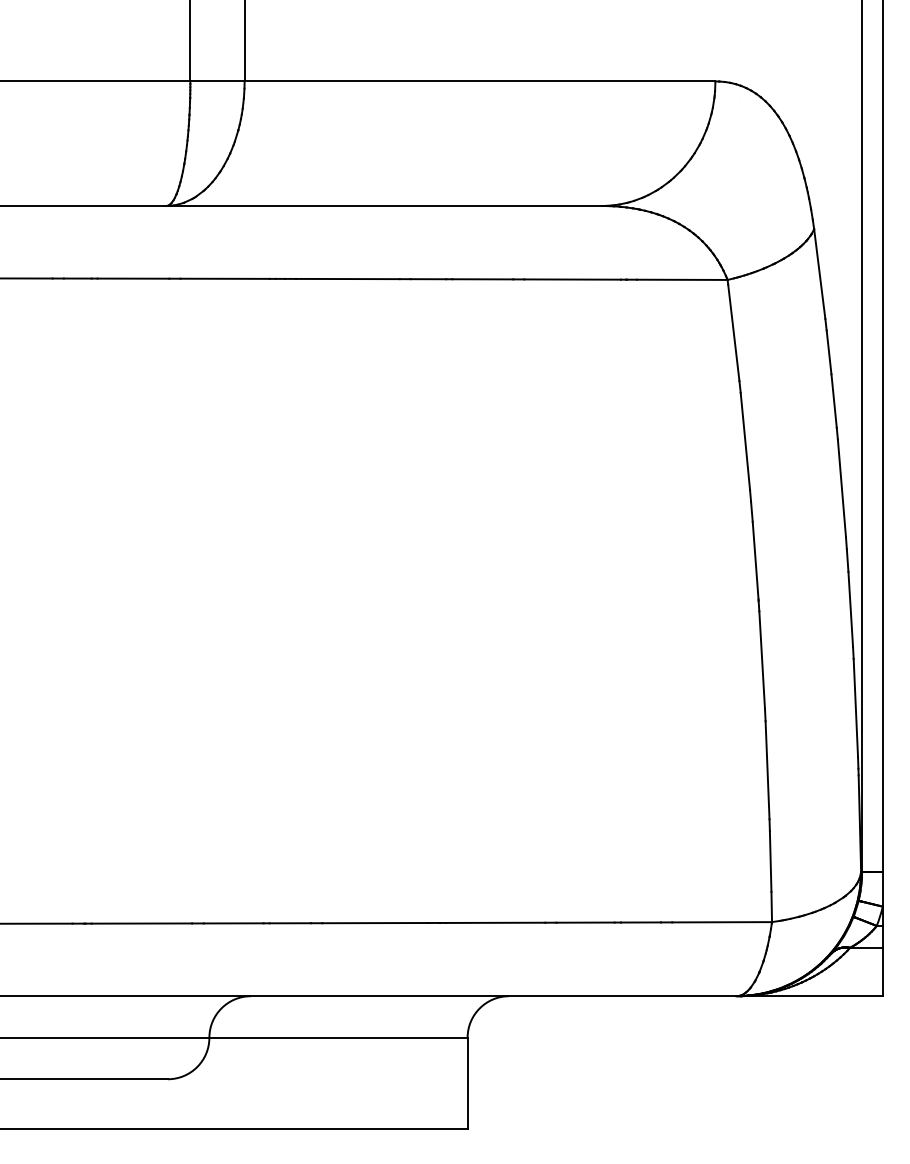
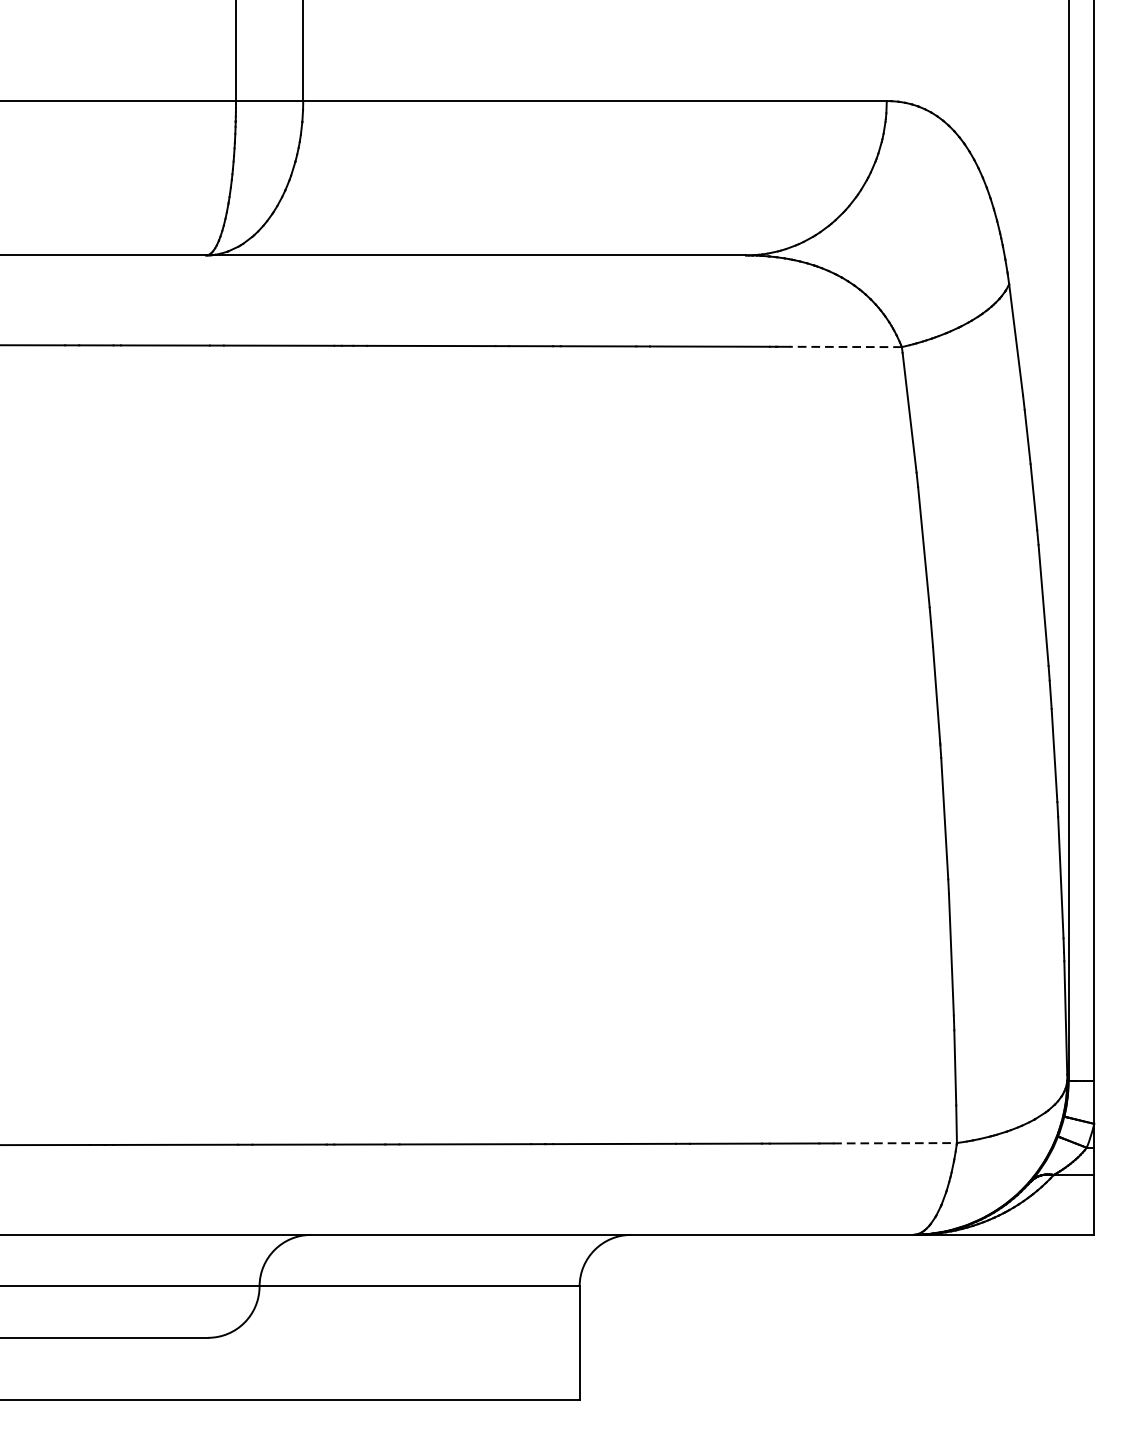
line: (681, 279) -> (844, 346), solid -> dashed
line: (722, 922) -> (895, 1143), solid -> dashed

